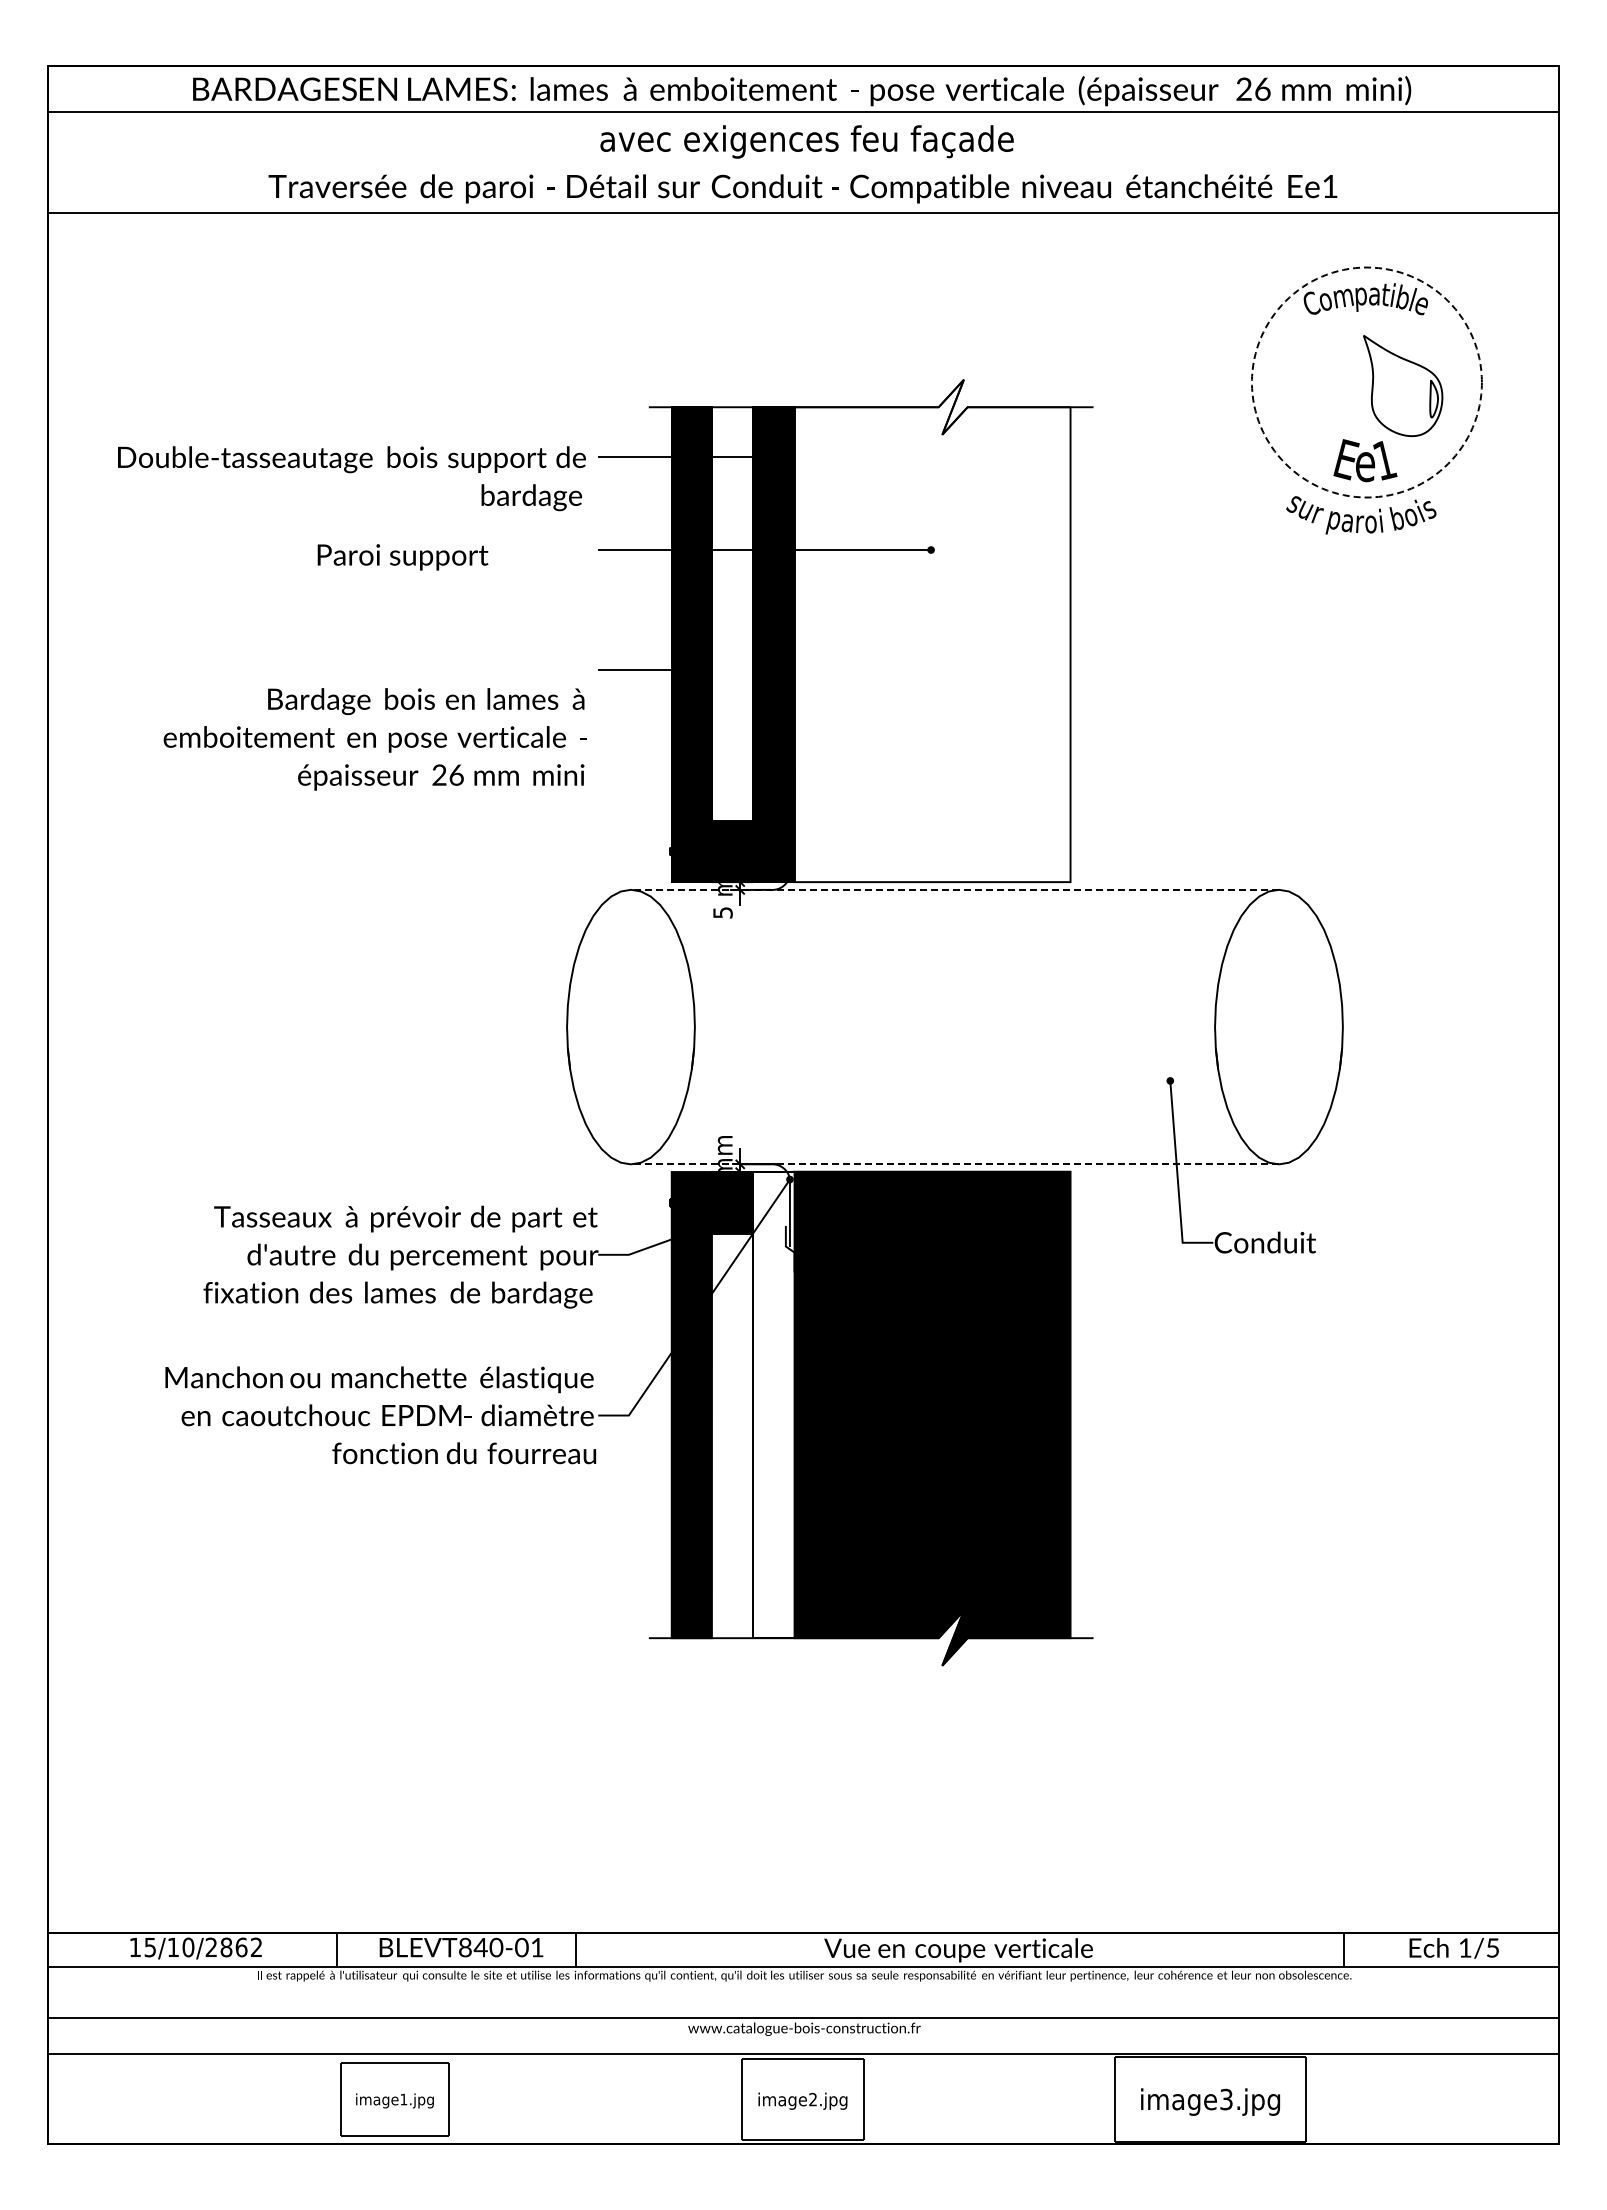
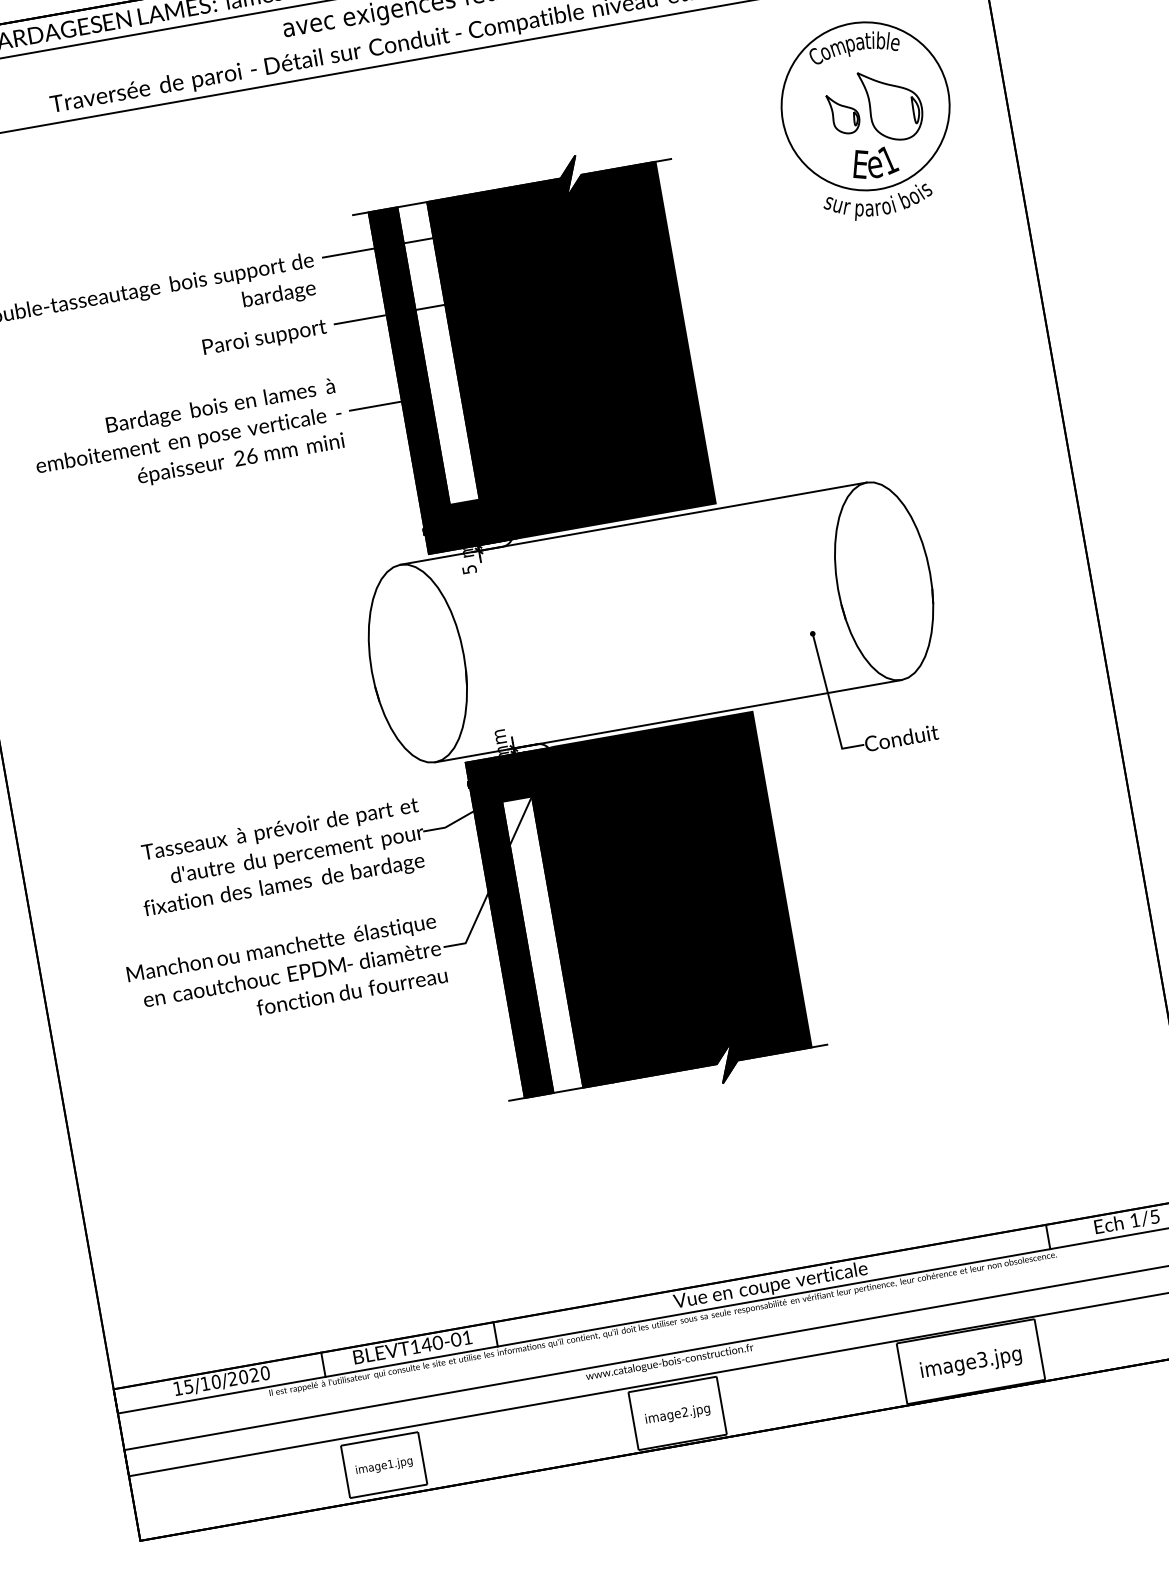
circle: (1366, 382) -> (865, 106), dashed -> solid
part: (1335, 386) -> (843, 113), added
text: (402, 557) -> (264, 338), moved
fill: (932, 630) -> (584, 339), added
text: (374, 739) -> (188, 440), moved
line: (954, 889) -> (633, 523), dashed -> solid
line: (954, 1164) -> (668, 721), dashed -> solid
fill: (773, 1405) -> (568, 917), added
text: (241, 1947) -> (254, 1375), 15/10/2862 -> 15/10/2020
text: (465, 1947) -> (415, 1346), \c16711848;BLEVT840-01 -> \c16711848;BLEVT140-01

